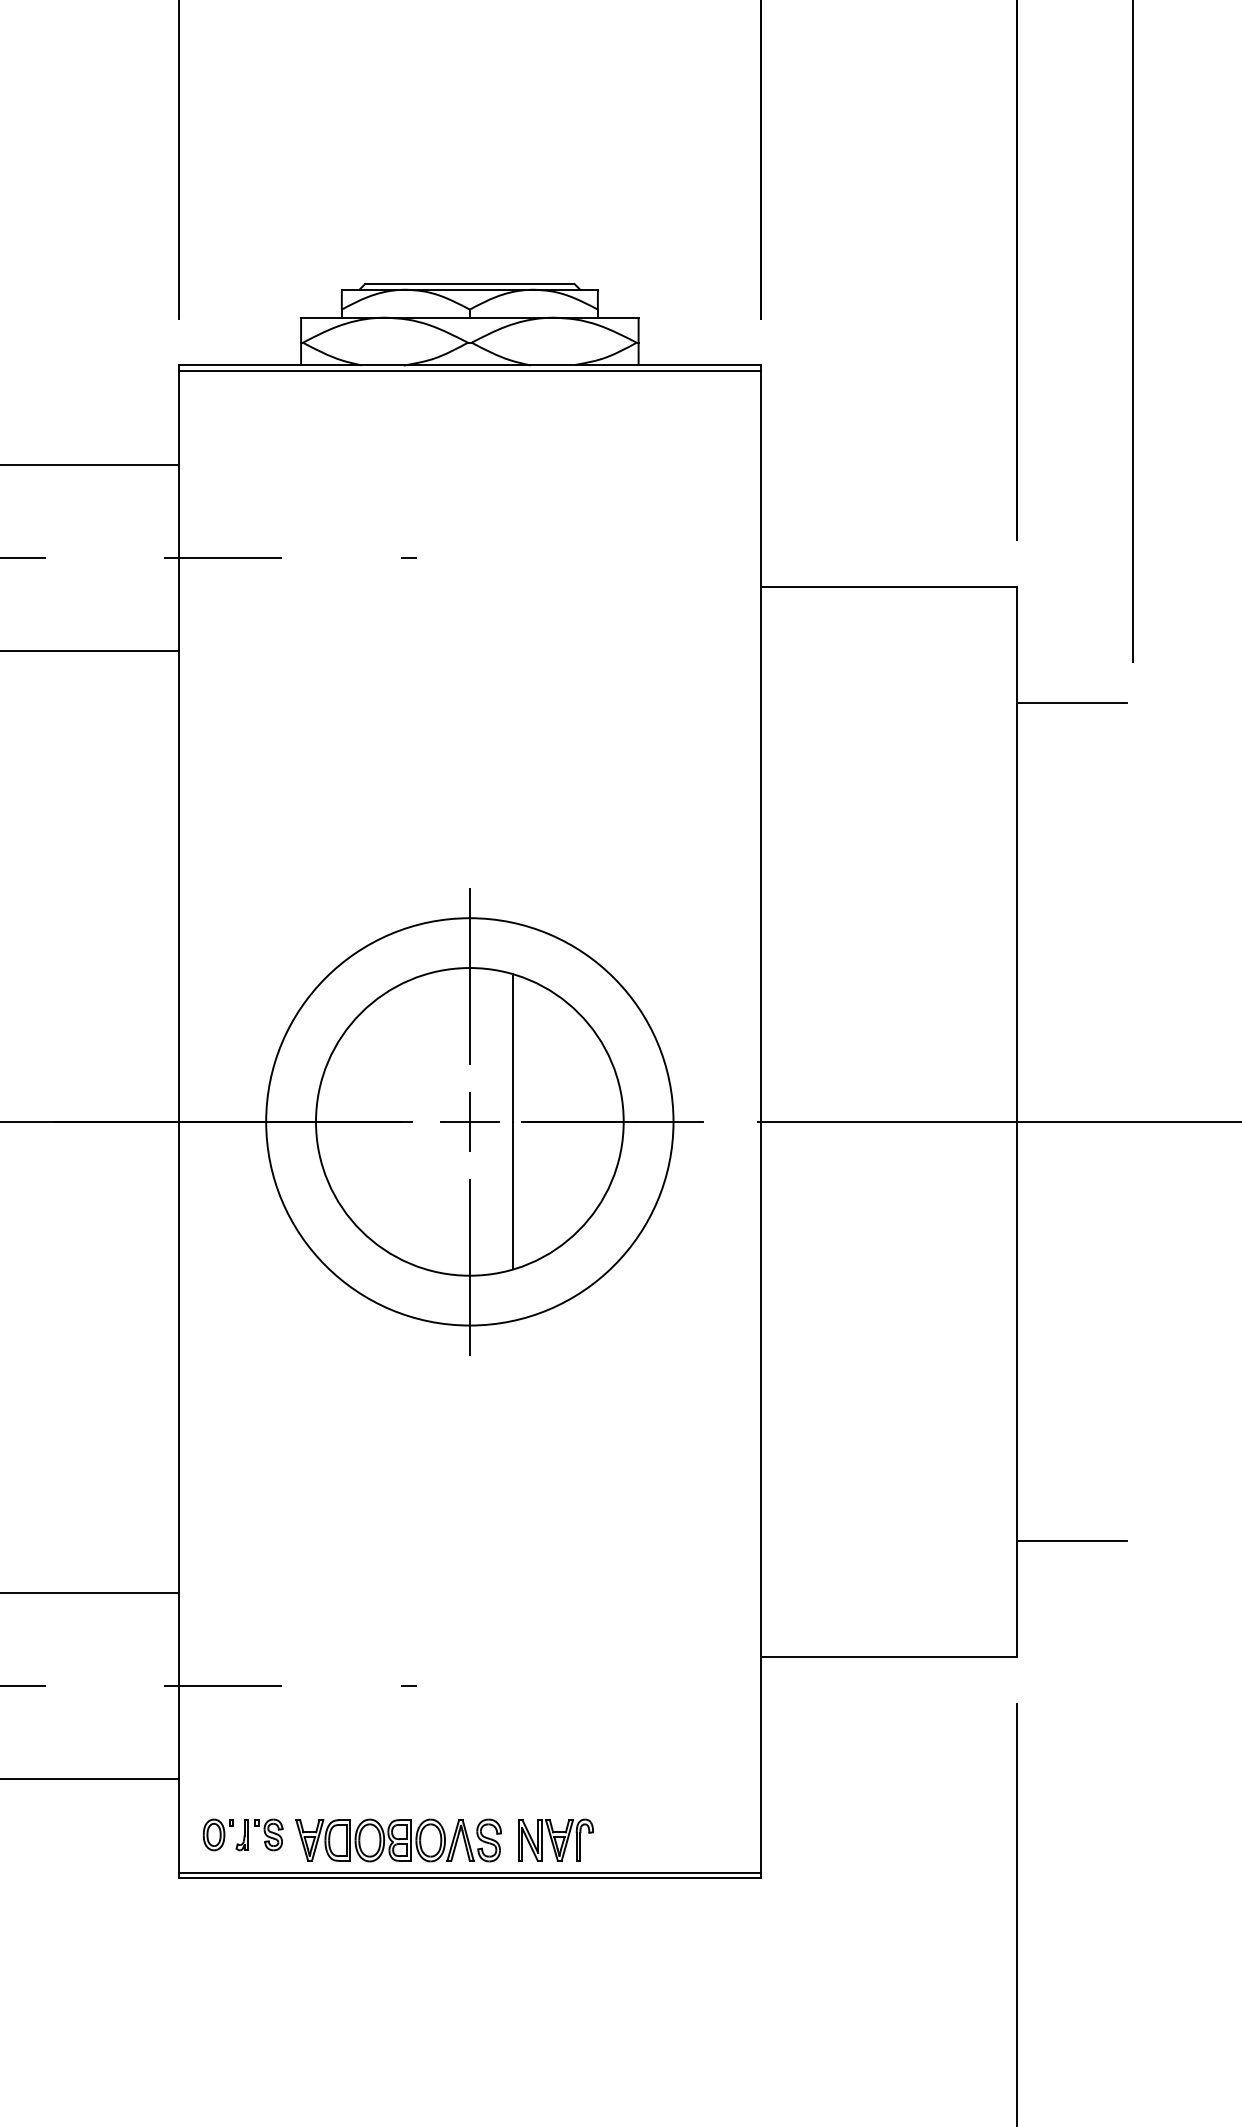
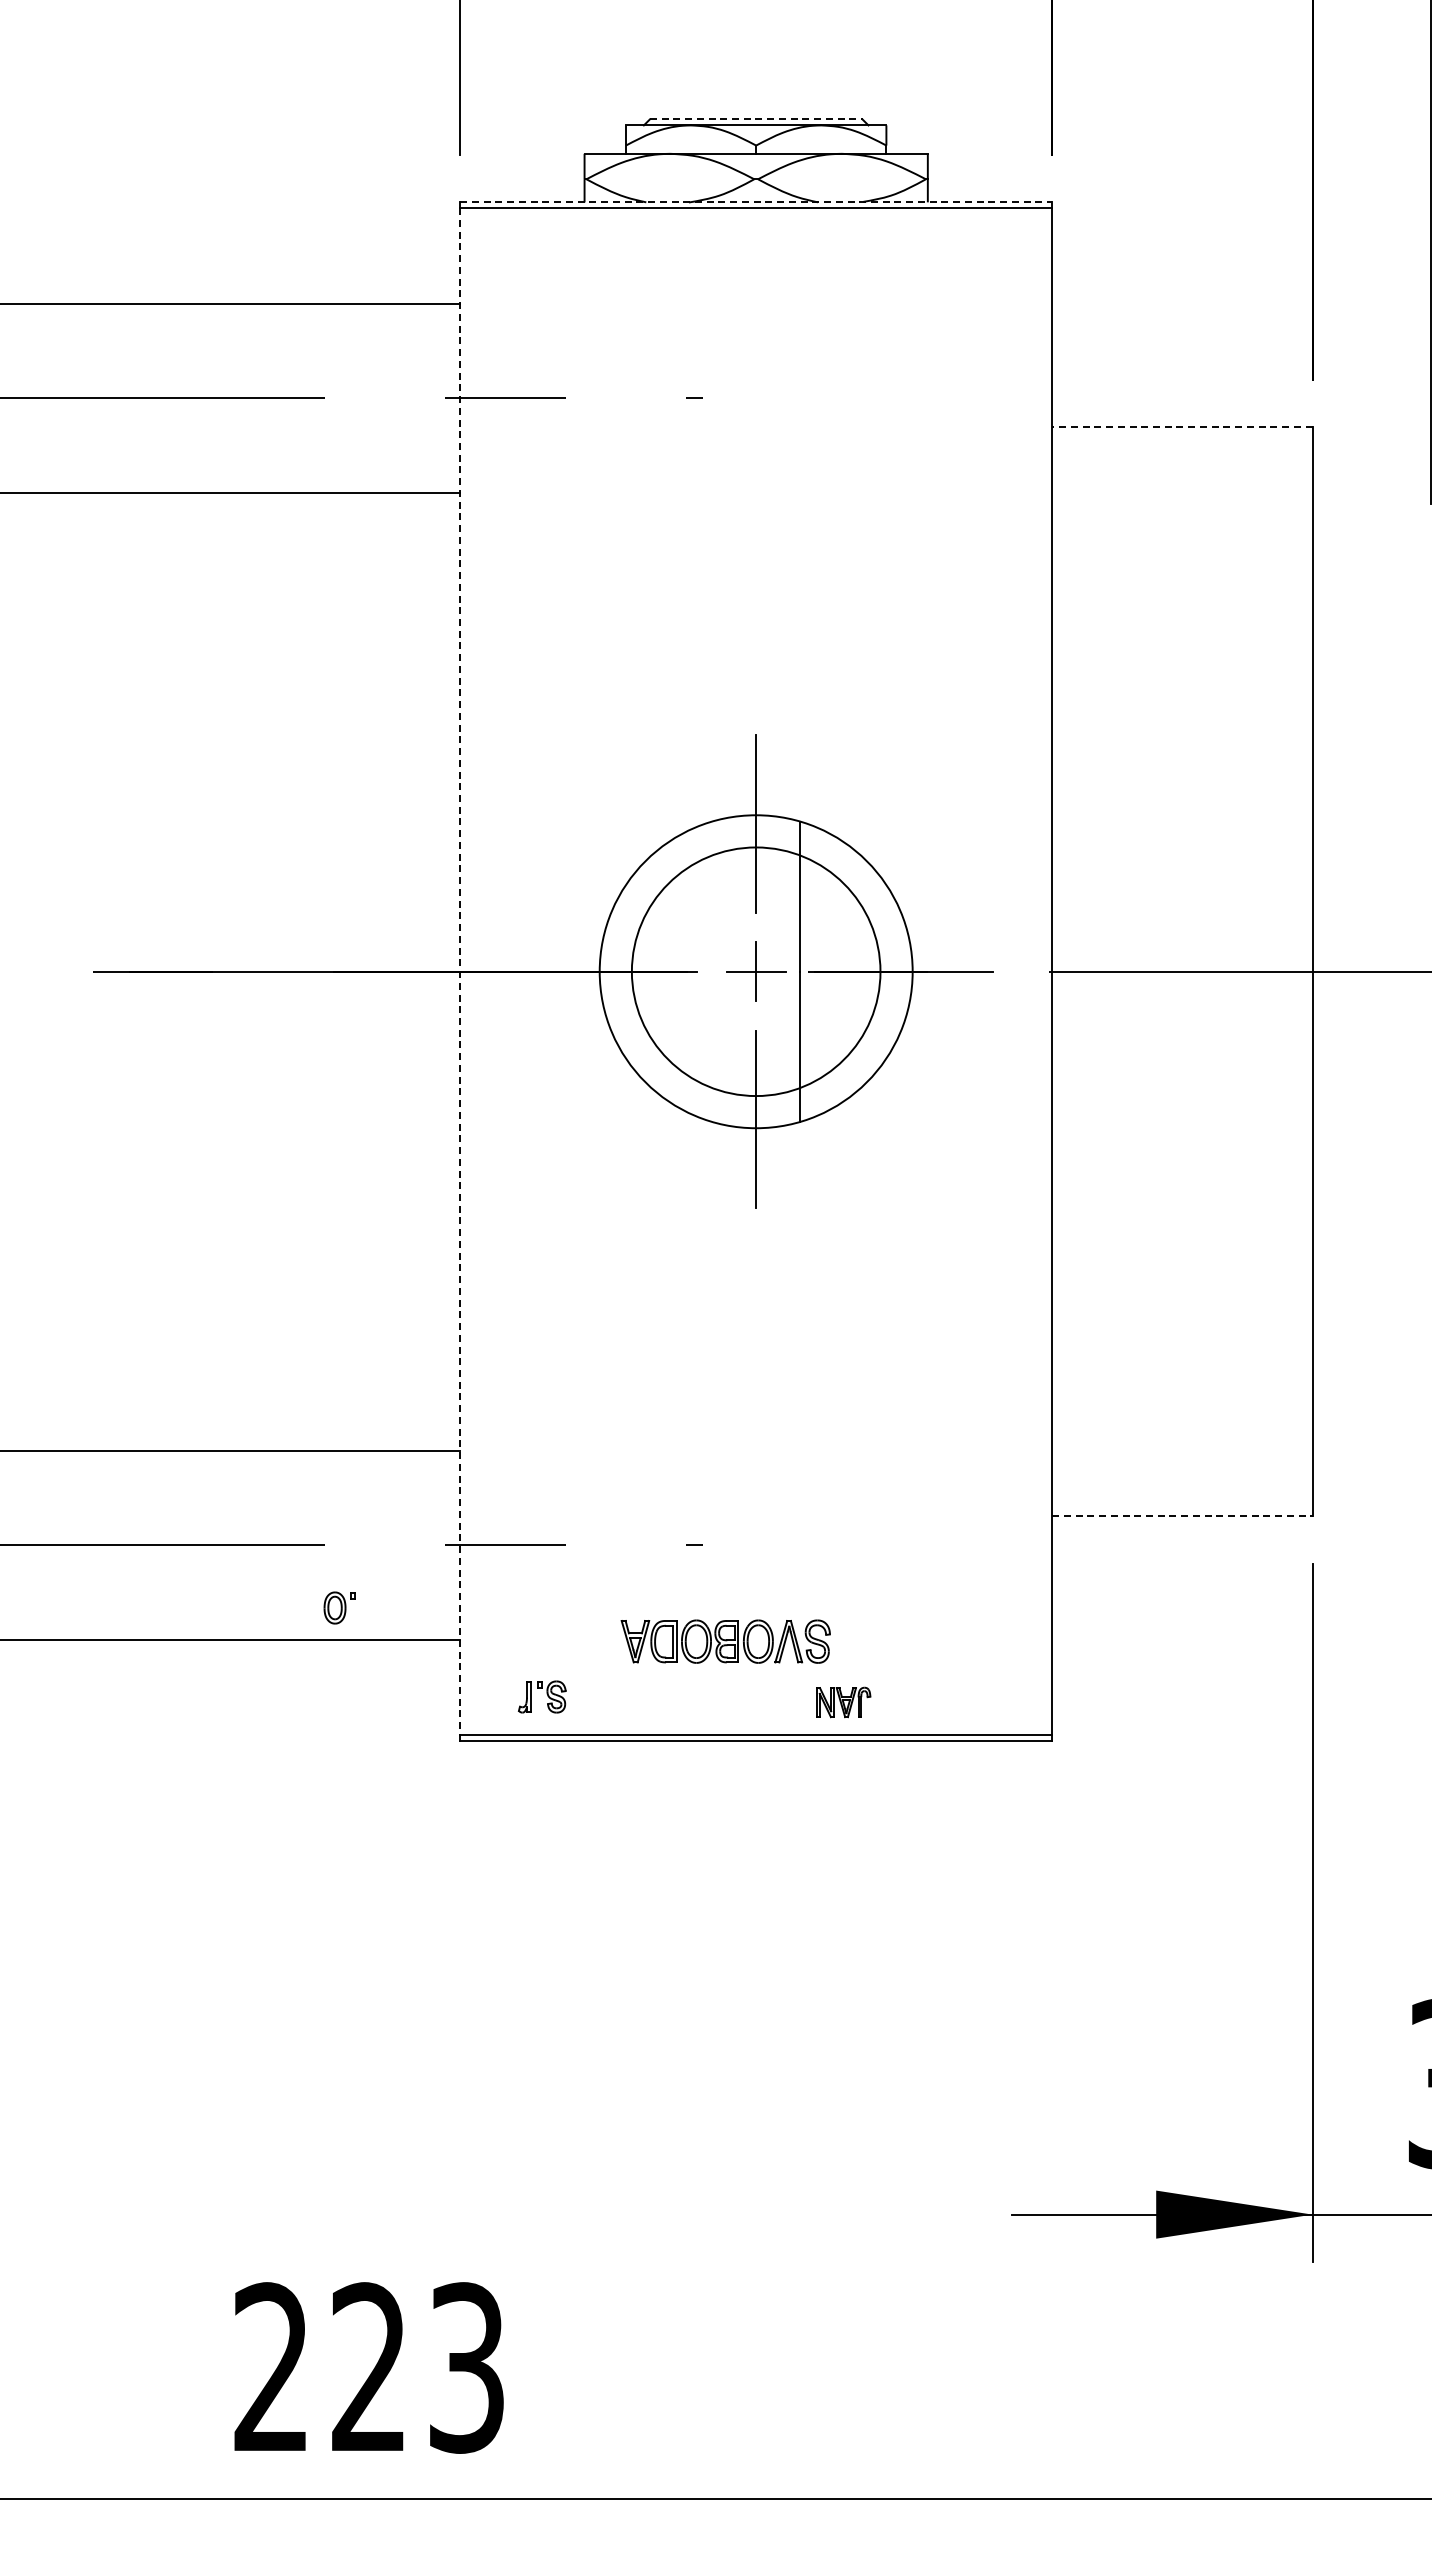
line: (470, 283) -> (756, 119), solid -> dashed
line: (470, 365) -> (756, 202), solid -> dashed
line: (888, 586) -> (1181, 427), solid -> dashed
line: (1071, 702) -> (1368, 545), removed
circle: (470, 1121) -> (756, 971), size x0.6
line: (179, 1122) -> (460, 972), solid -> dashed
line: (1071, 1540) -> (1368, 1397), removed
line: (889, 1657) -> (1182, 1516), solid -> dashed
part: (218, 1834) -> (339, 1607), moved
part: (398, 1840) -> (725, 1641), moved
part: (555, 1840) -> (843, 1702), size x0.7

